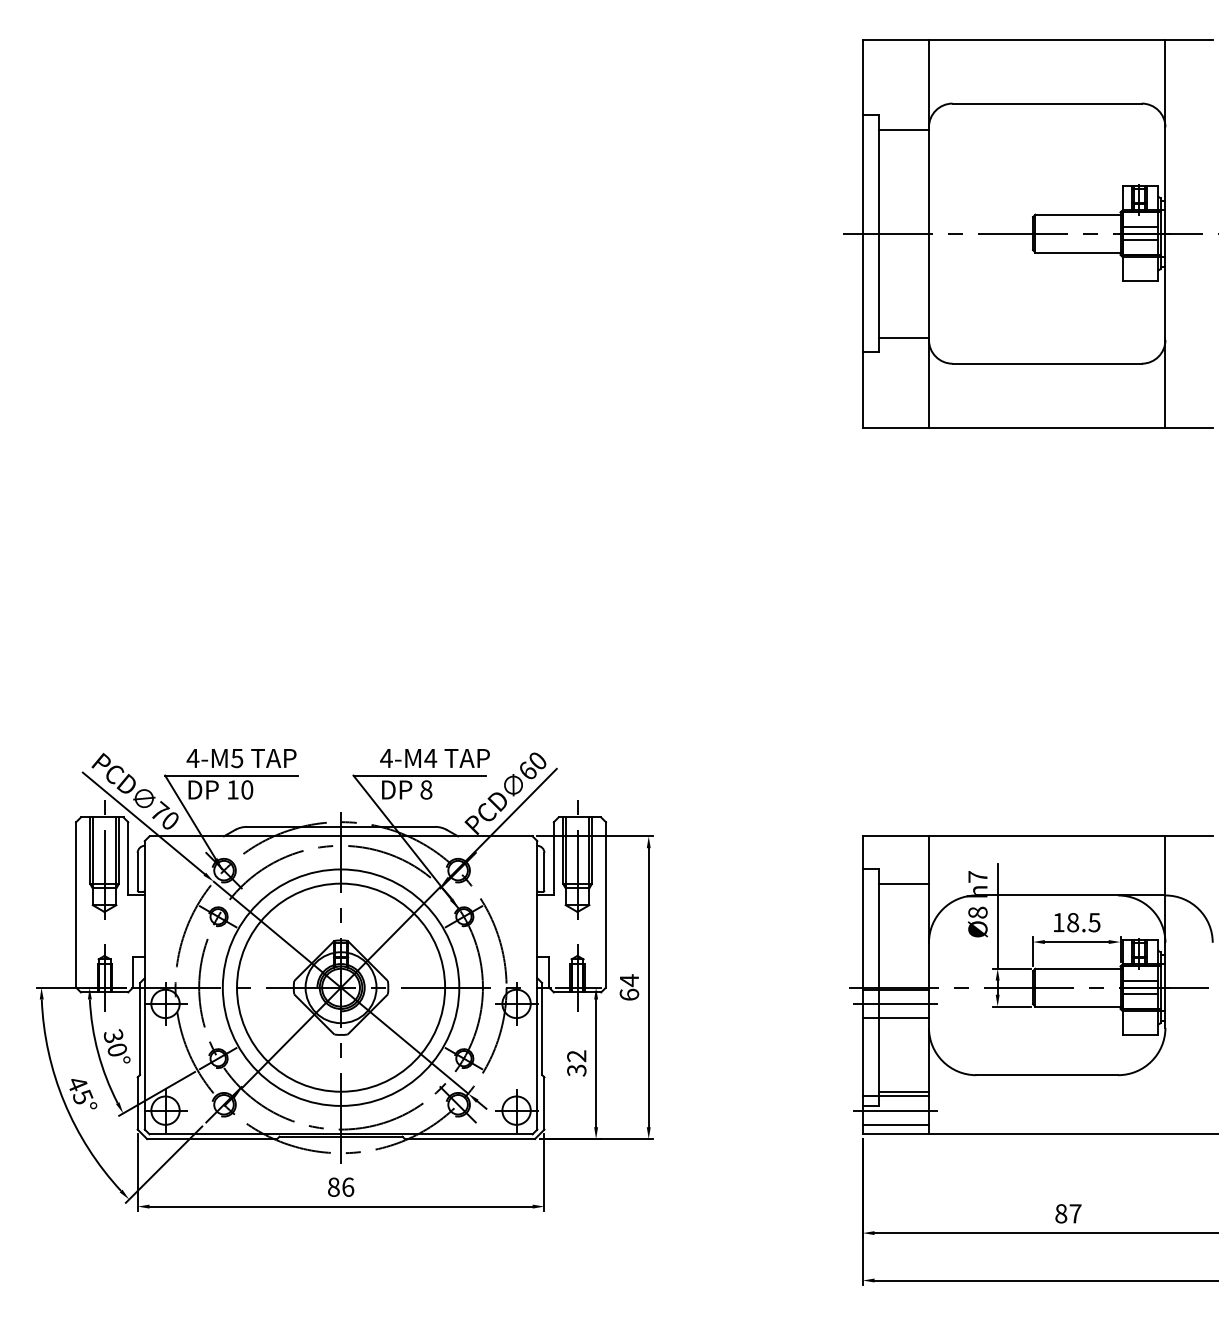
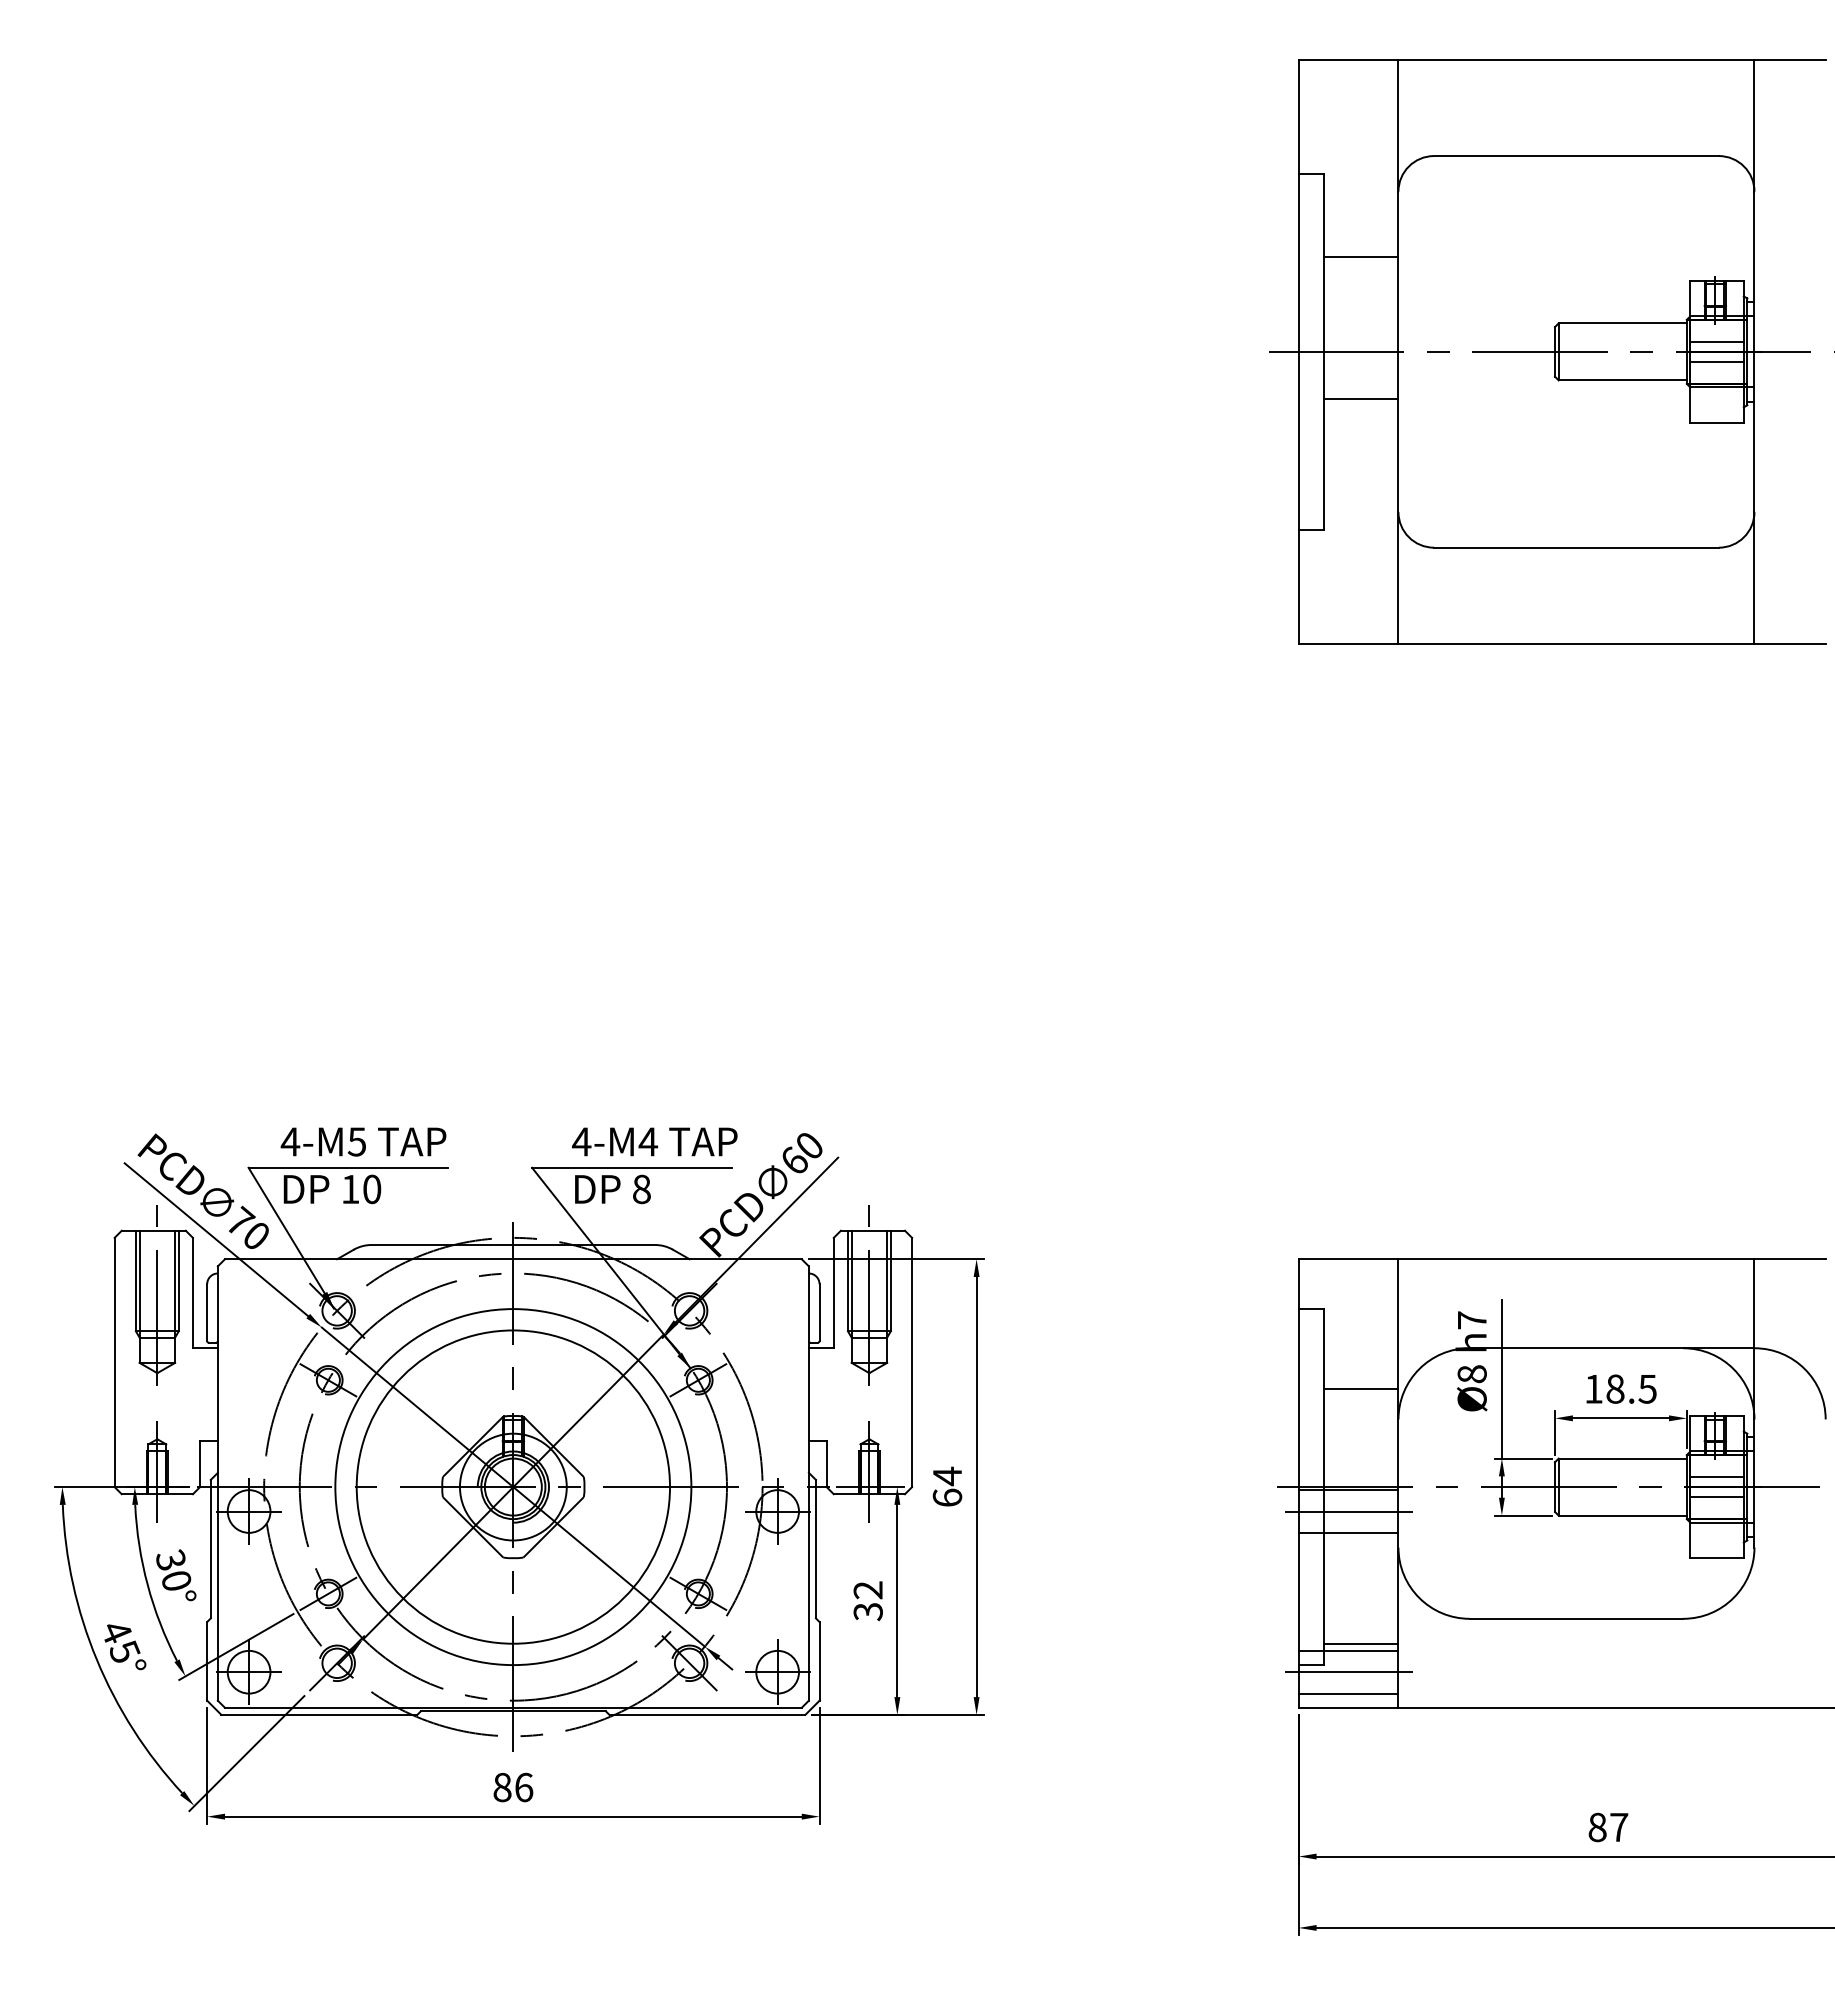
line: (903, 129) -> (1360, 256), moved
line: (903, 337) -> (1360, 398), moved
line: (903, 883) -> (1360, 1388), moved

